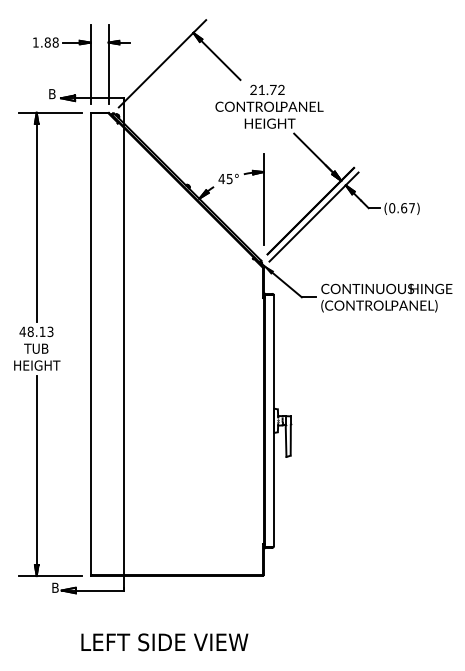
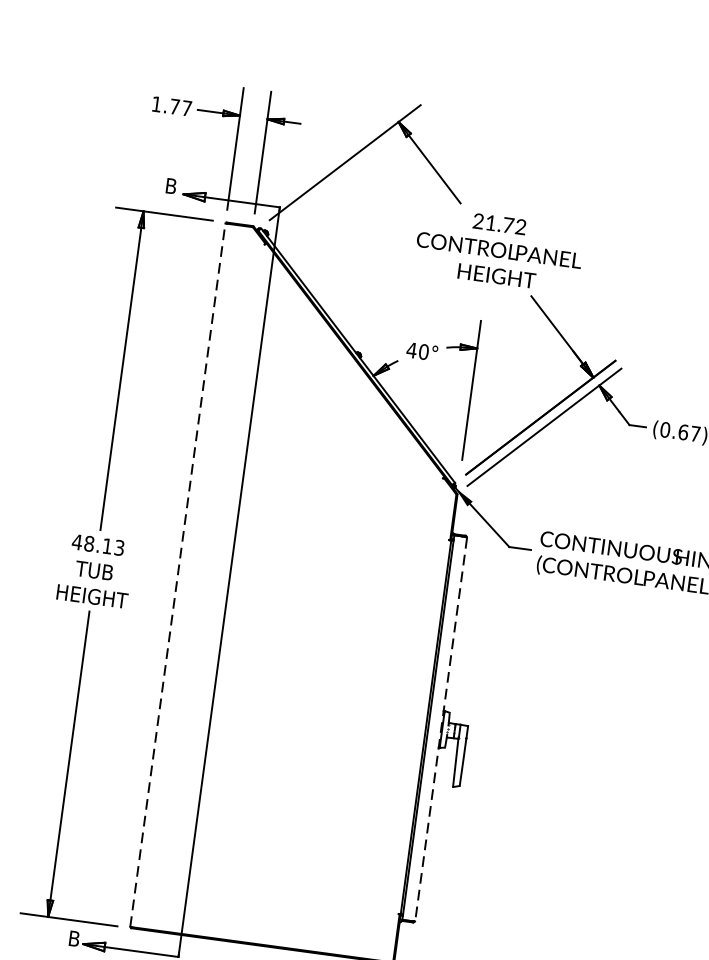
text: (51, 42) -> (180, 107), 1.88 -> 1.77
text: (229, 178) -> (423, 351), 45° -> 40°
line: (90, 344) -> (177, 575), solid -> dashed
line: (273, 420) -> (440, 728), solid -> dashed

